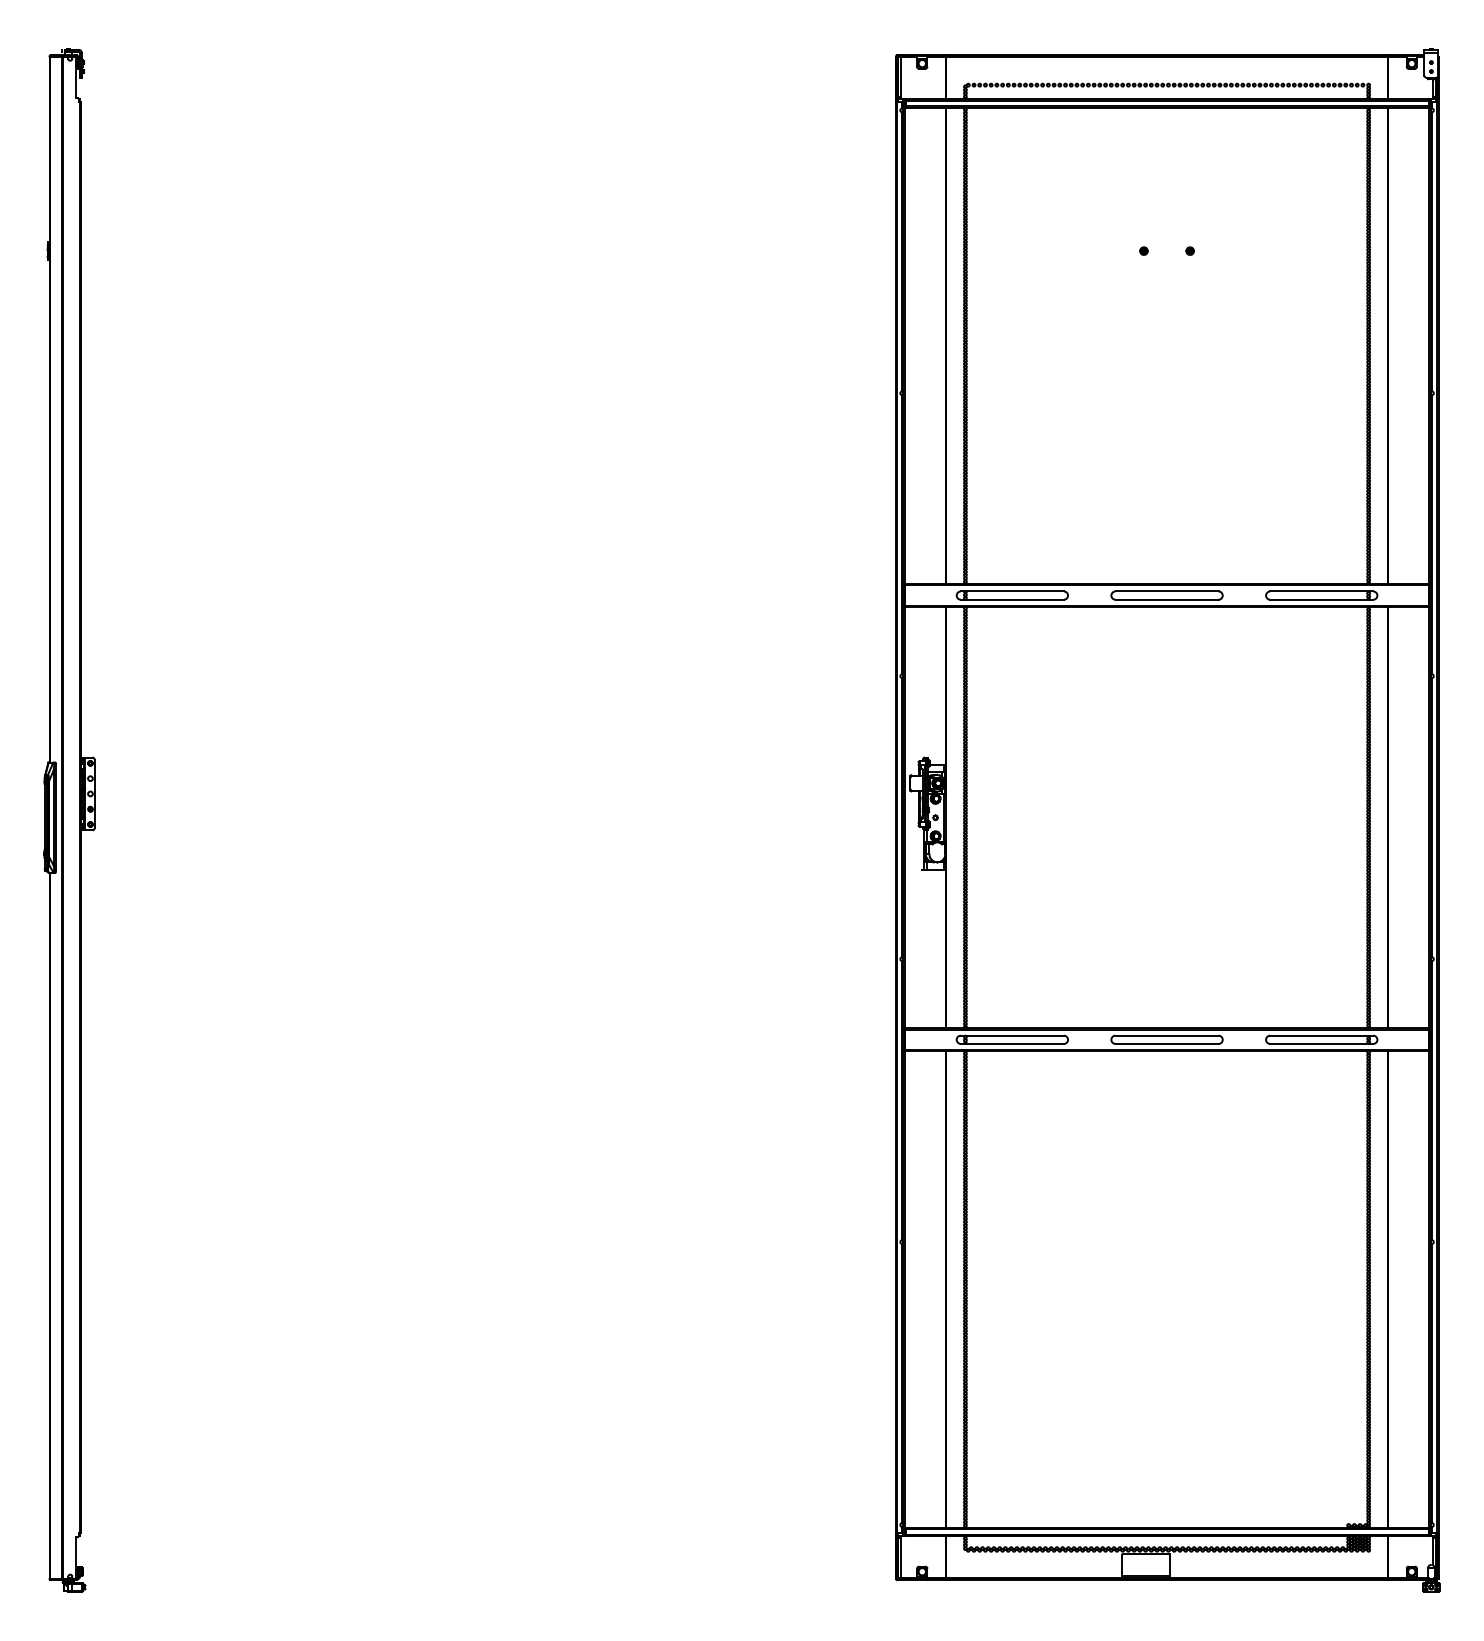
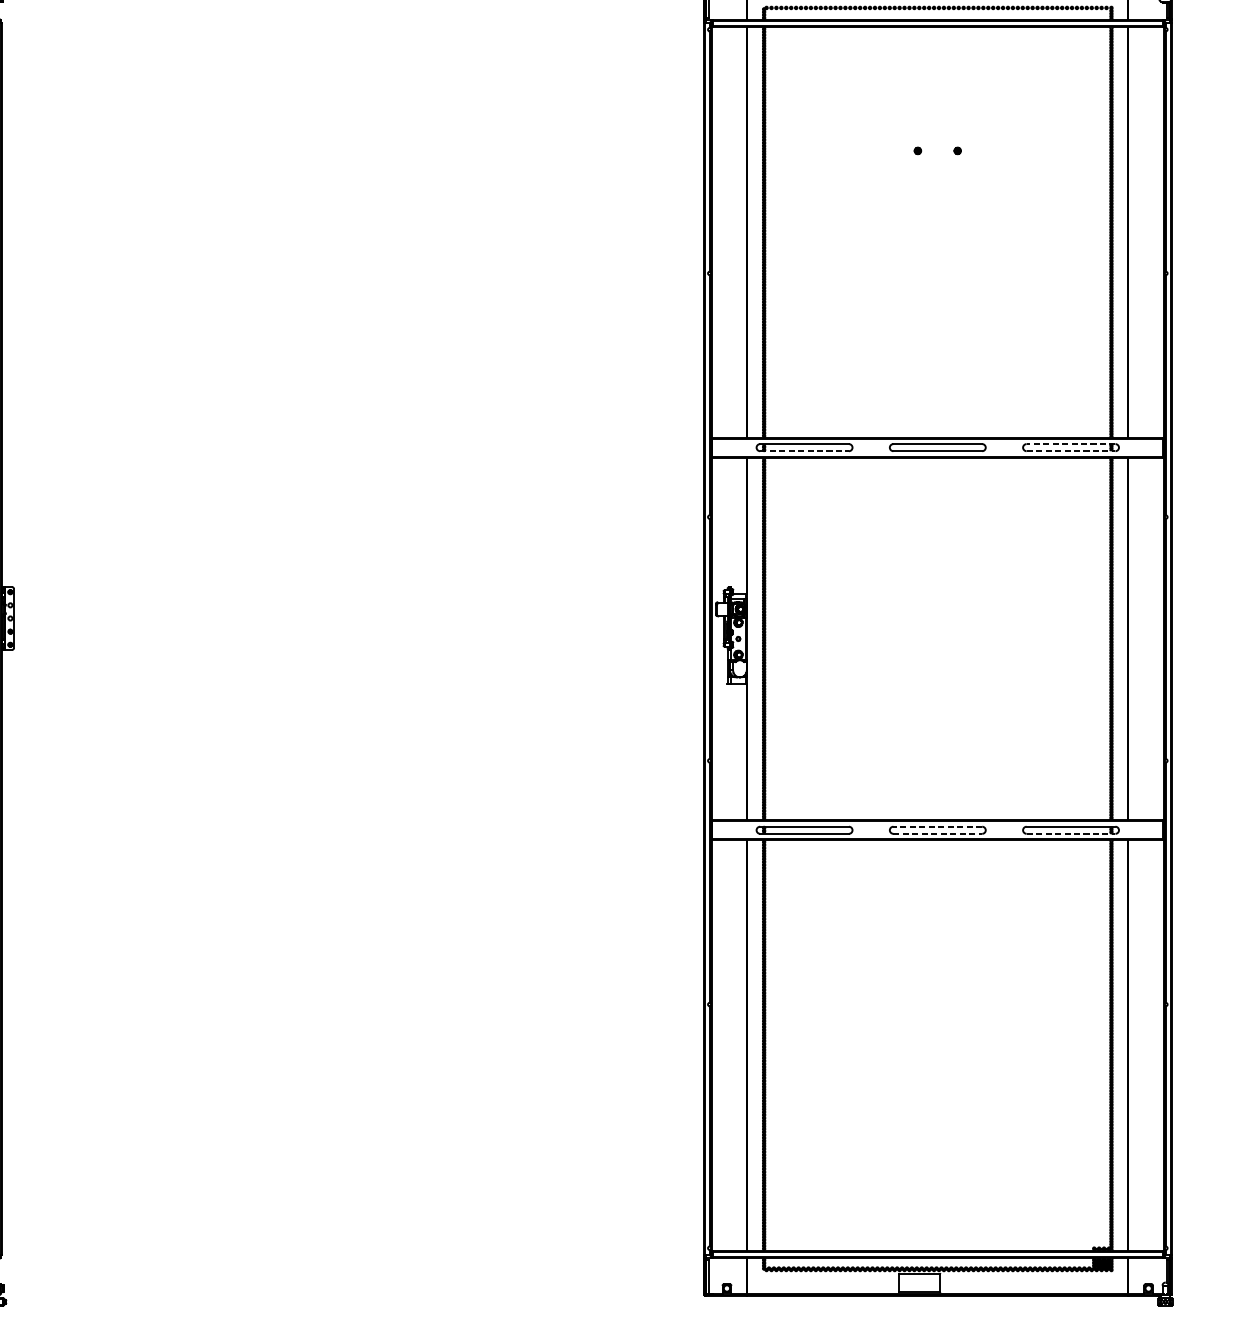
line: (1321, 591) -> (1070, 444), solid -> dashed
line: (1012, 599) -> (804, 451), solid -> dashed
line: (1321, 599) -> (1070, 451), solid -> dashed
line: (1167, 1035) -> (938, 826), solid -> dashed
line: (1167, 1043) -> (938, 833), solid -> dashed
line: (1321, 1043) -> (1070, 833), solid -> dashed

